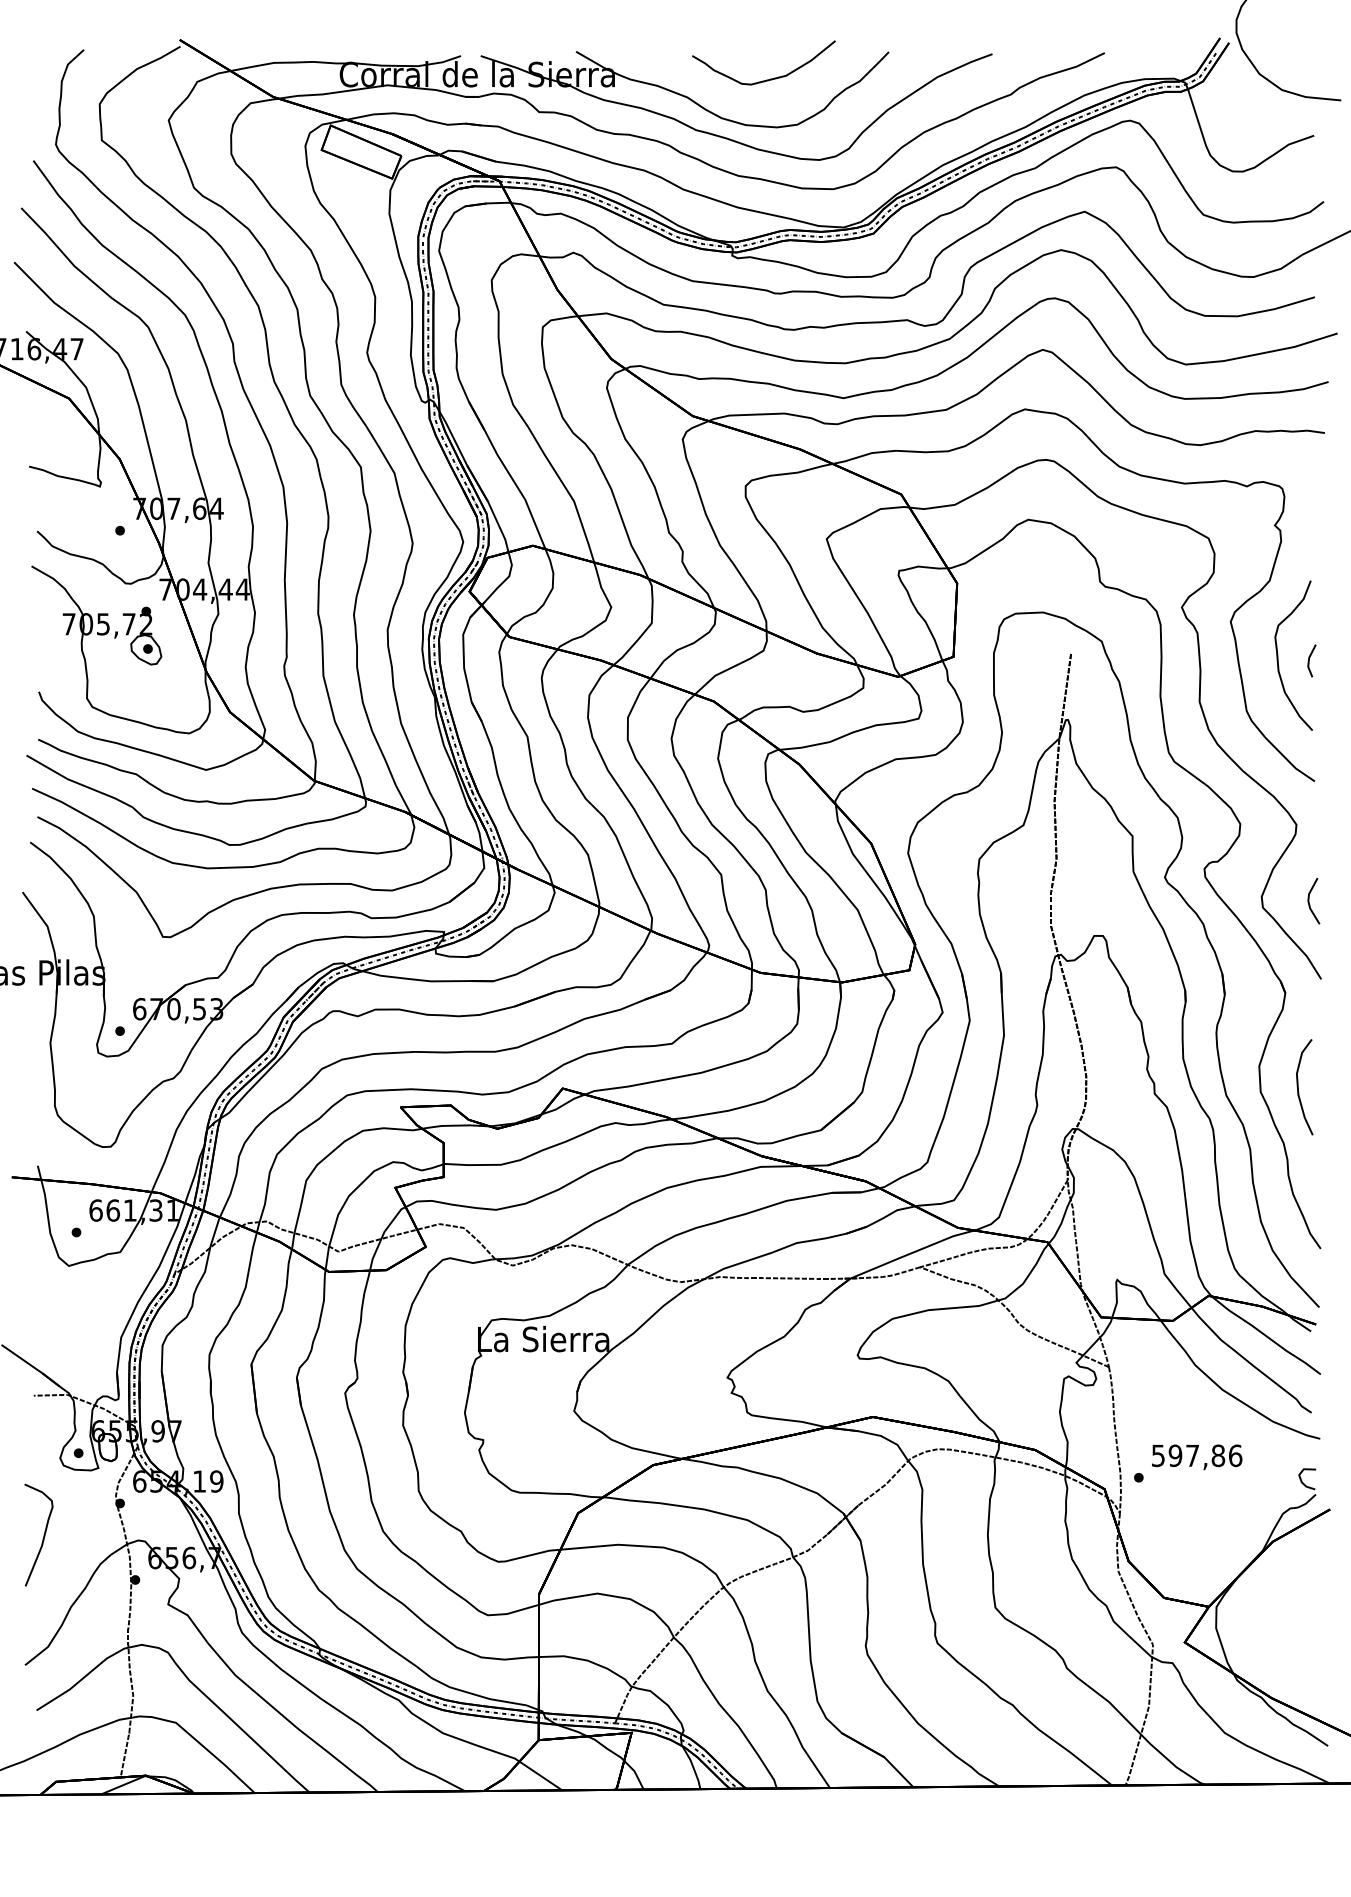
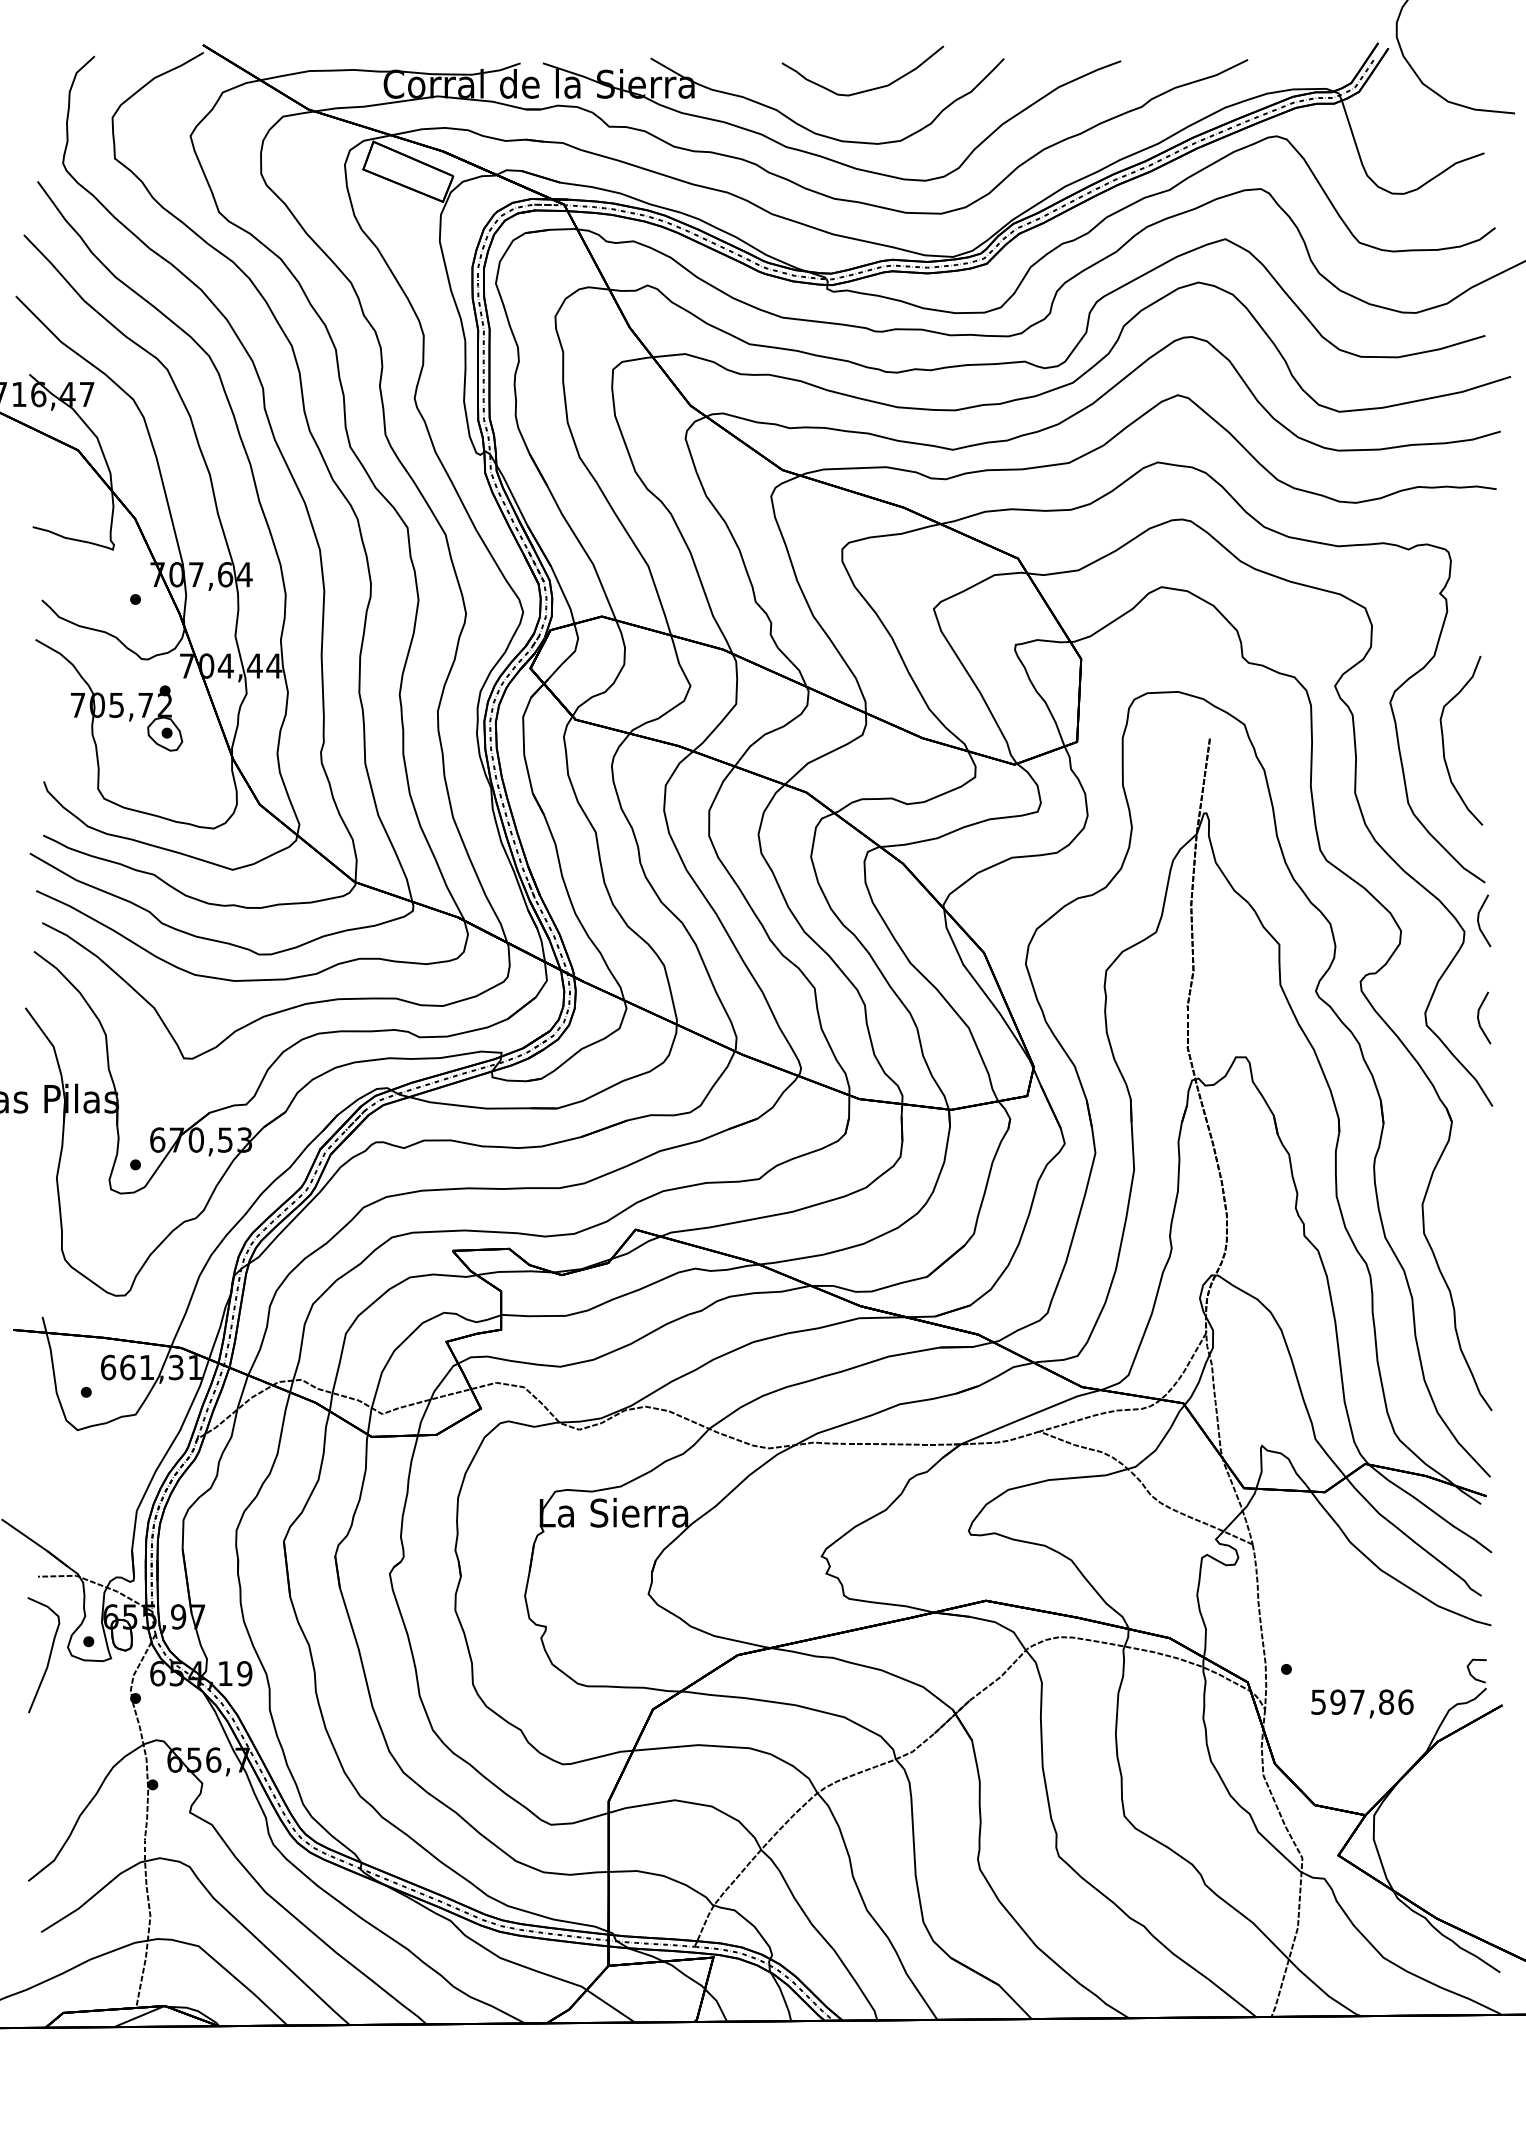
line: (1309, 660) -> (1479, 746), removed
line: (1309, 815) -> (1479, 921), added
curve: (1298, 1087) -> (1466, 1228), removed
text: (1197, 1457) -> (1362, 1704), moved
curve: (43, 1534) -> (49, 1654), moved

